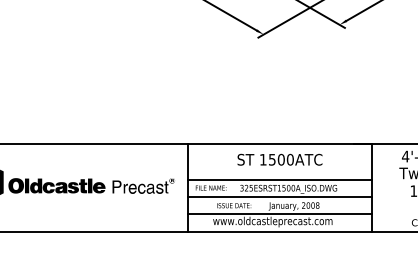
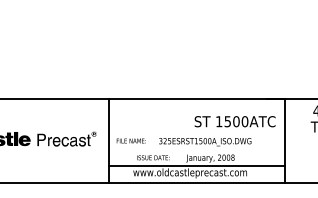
text: (279, 159) -> (234, 121), moved
line: (279, 179) -> (196, 132), removed
line: (279, 197) -> (196, 150), removed

